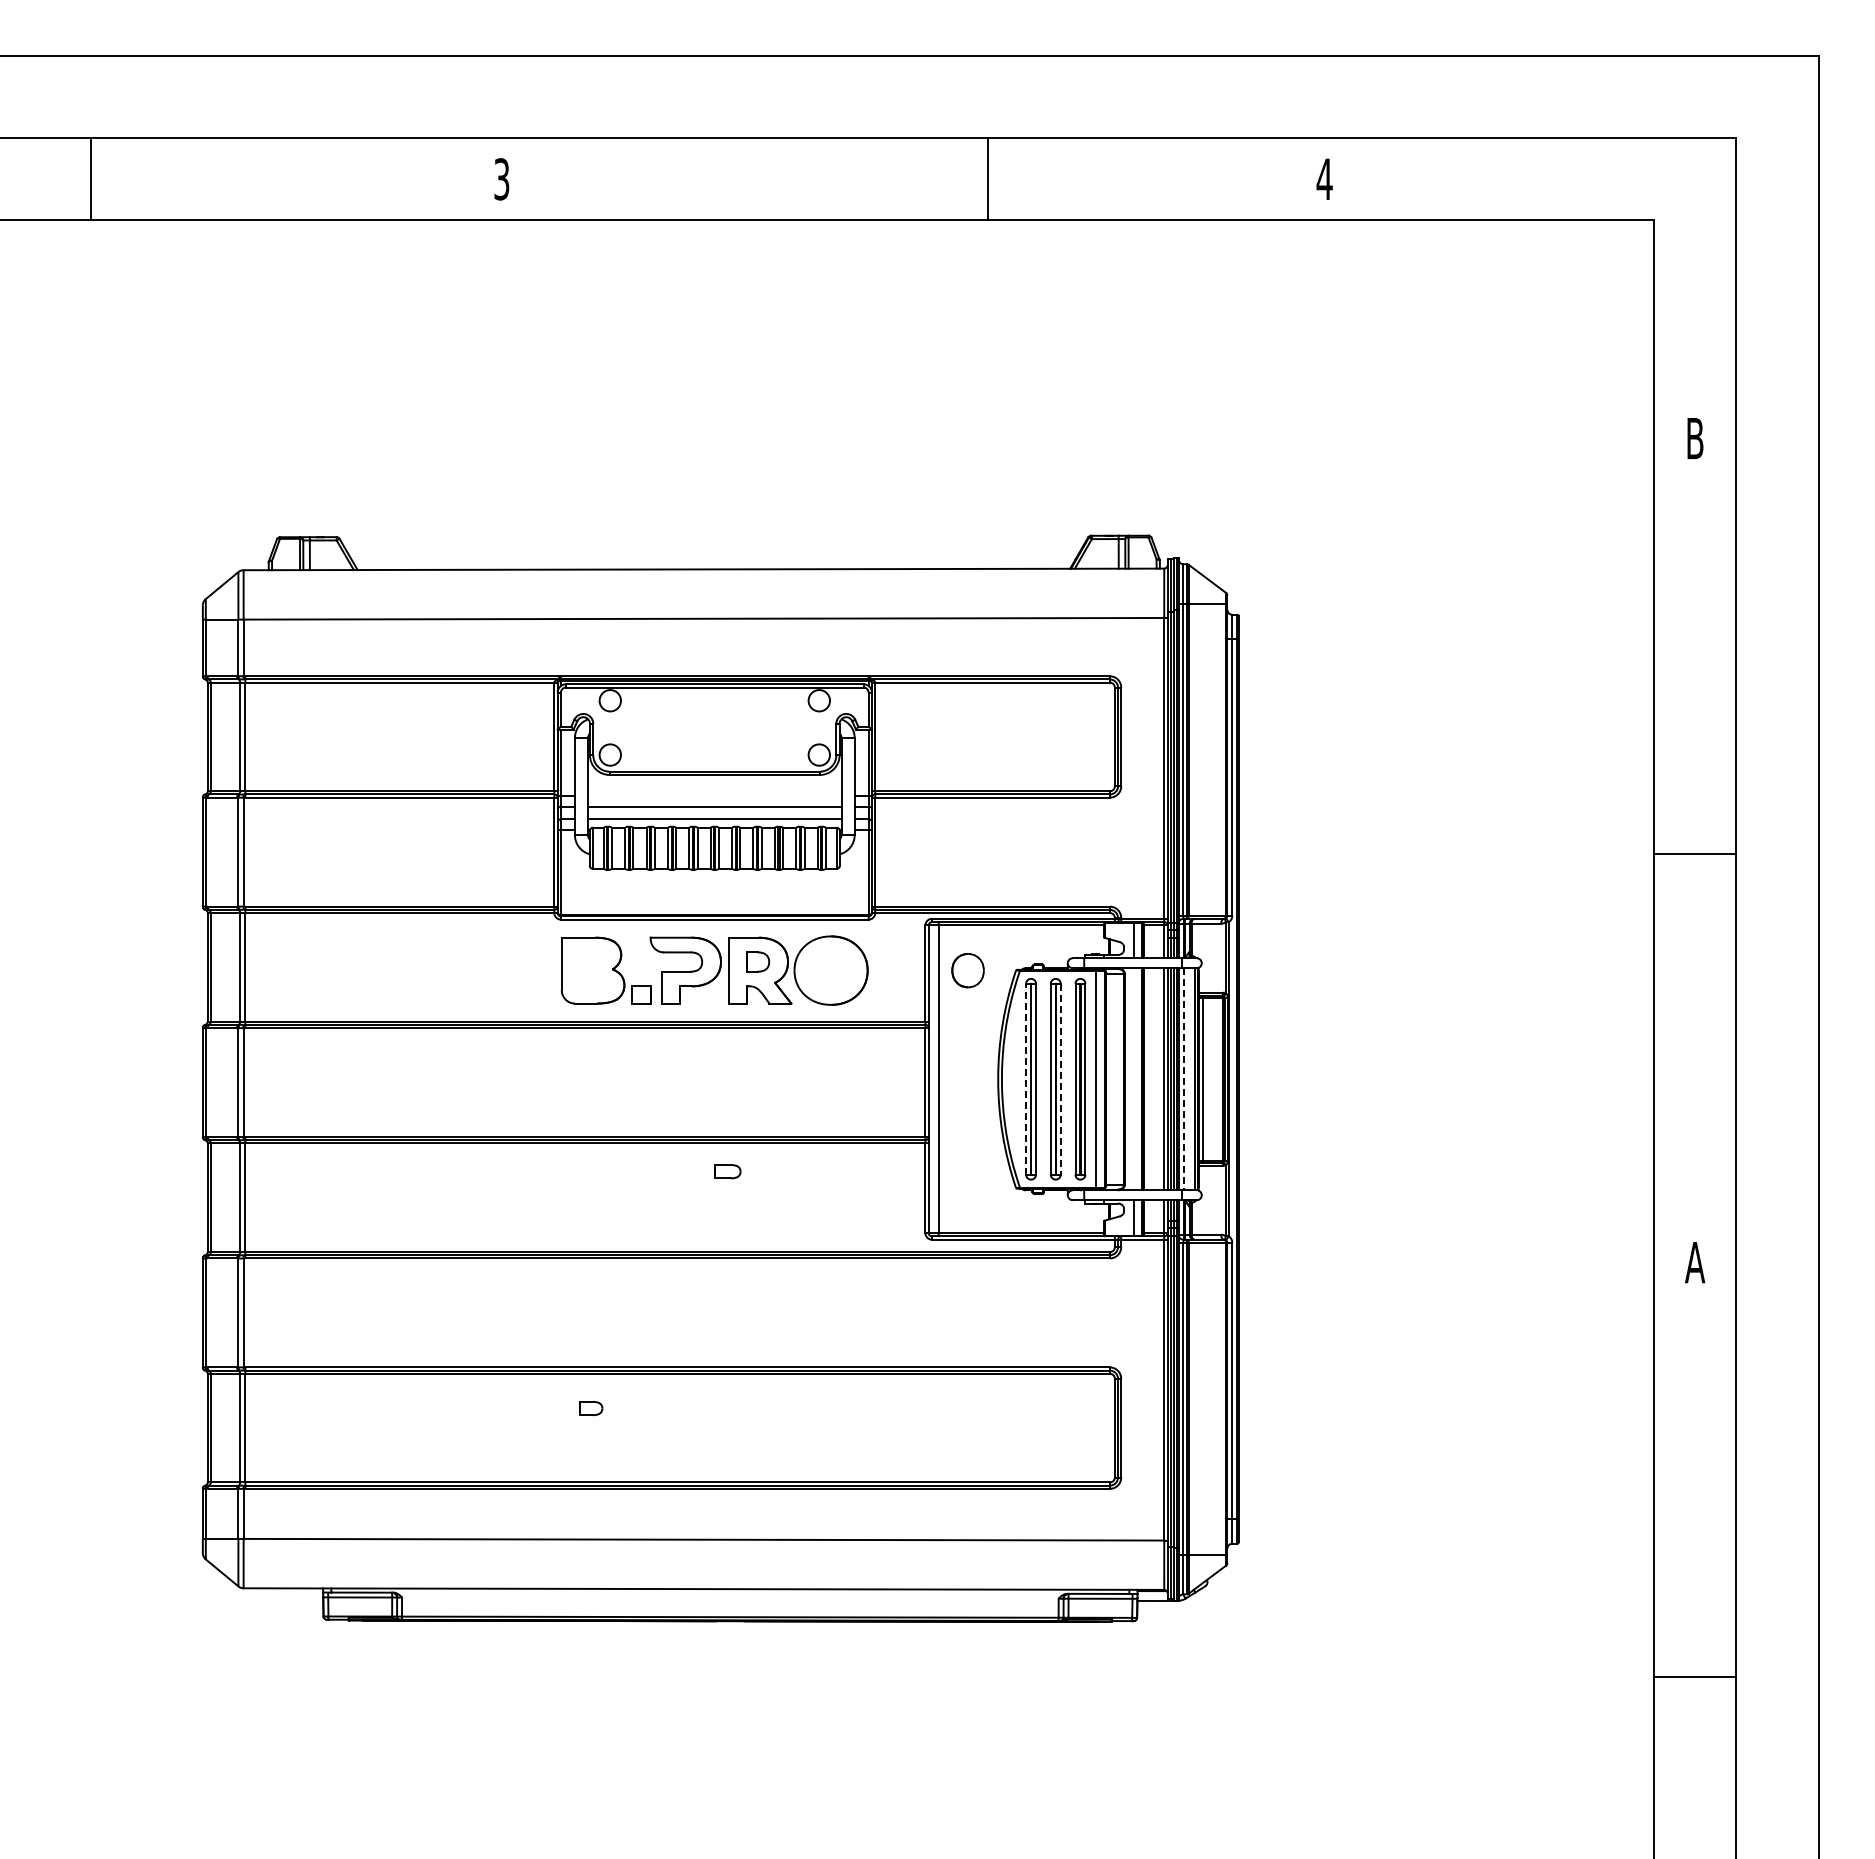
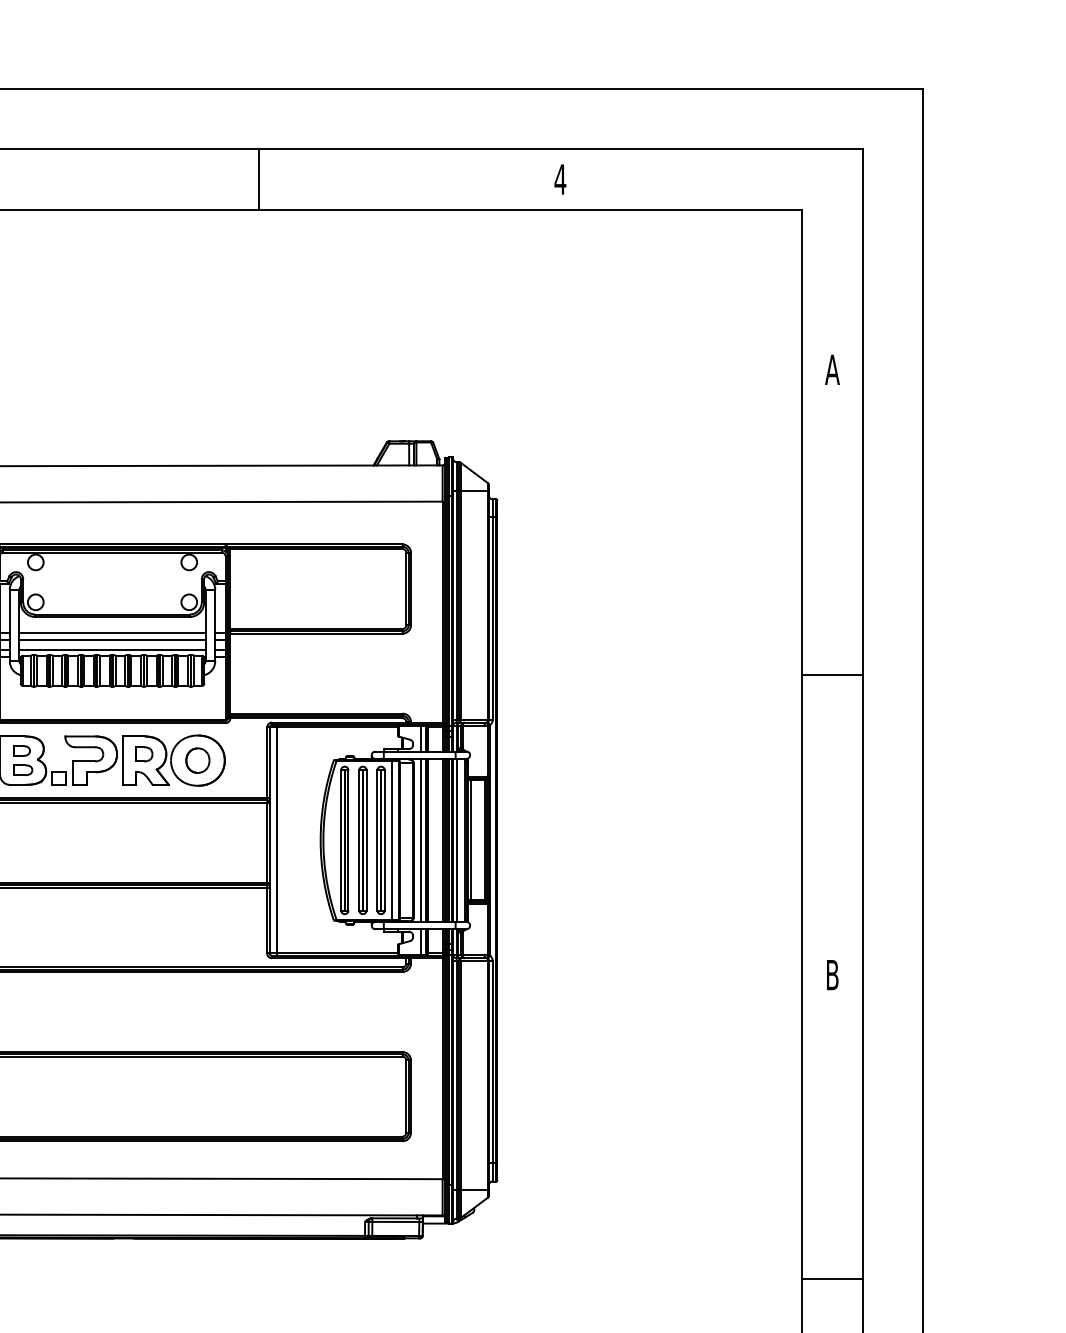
line: (987, 178) -> (258, 178), moved
text: (1695, 438) -> (832, 369), B -> A
line: (714, 796) -> (112, 632), added
part: (967, 970) -> (197, 760), moved
line: (1026, 1078) -> (341, 839), dashed -> solid
line: (1060, 1079) -> (366, 840), dashed -> solid
line: (1134, 1079) -> (420, 840), added
line: (1183, 1079) -> (456, 840), dashed -> solid
part: (727, 1171) -> (22, 770), moved
text: (1695, 1262) -> (832, 974), A -> B
part: (591, 1408) -> (21, 751), moved

